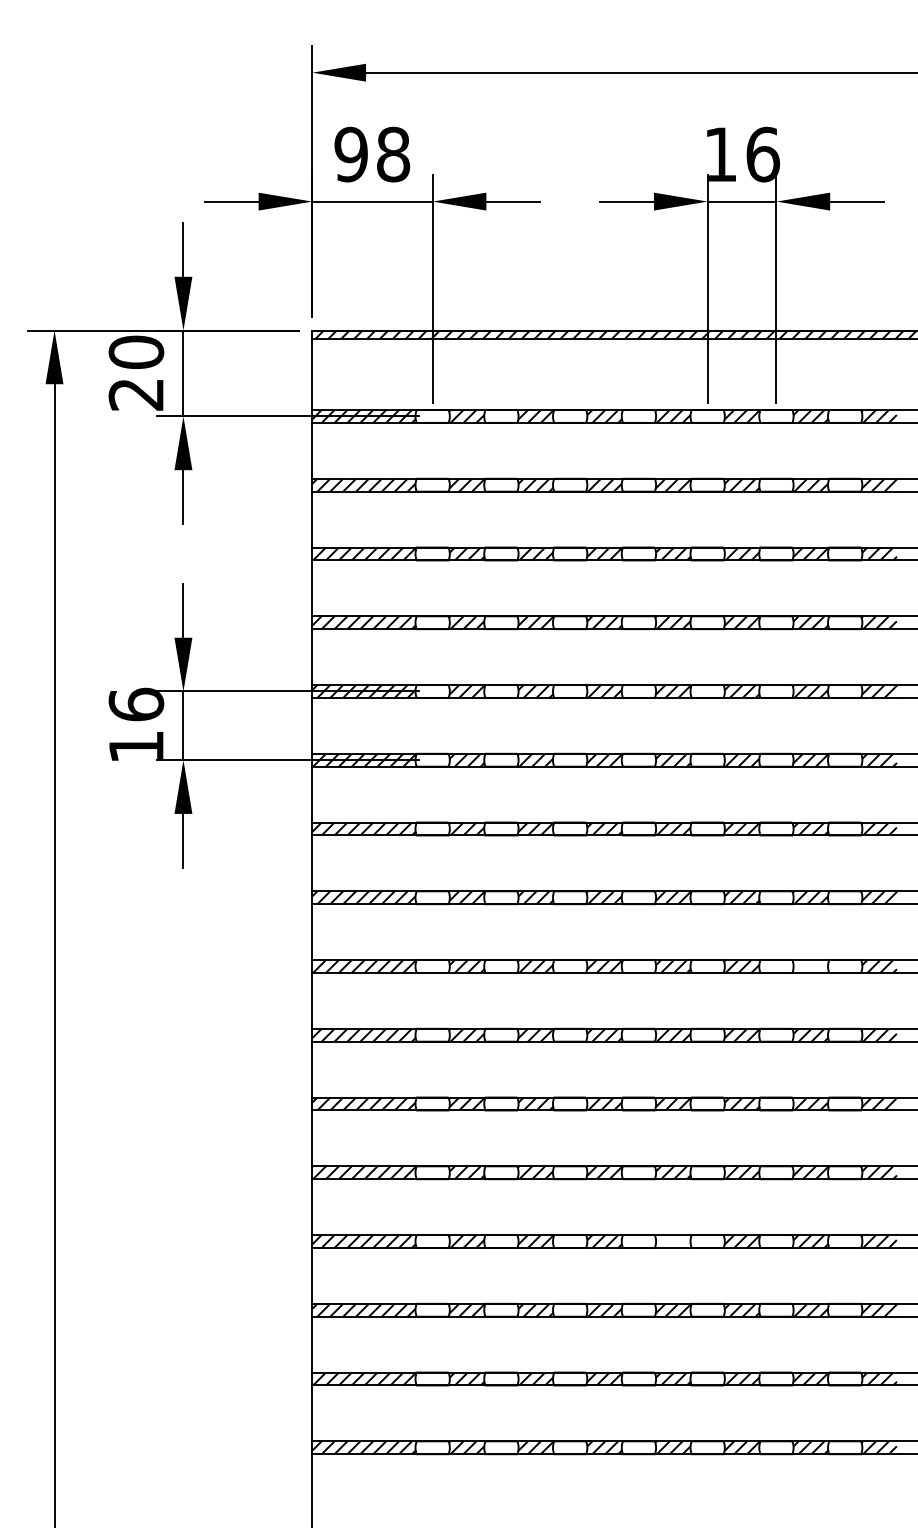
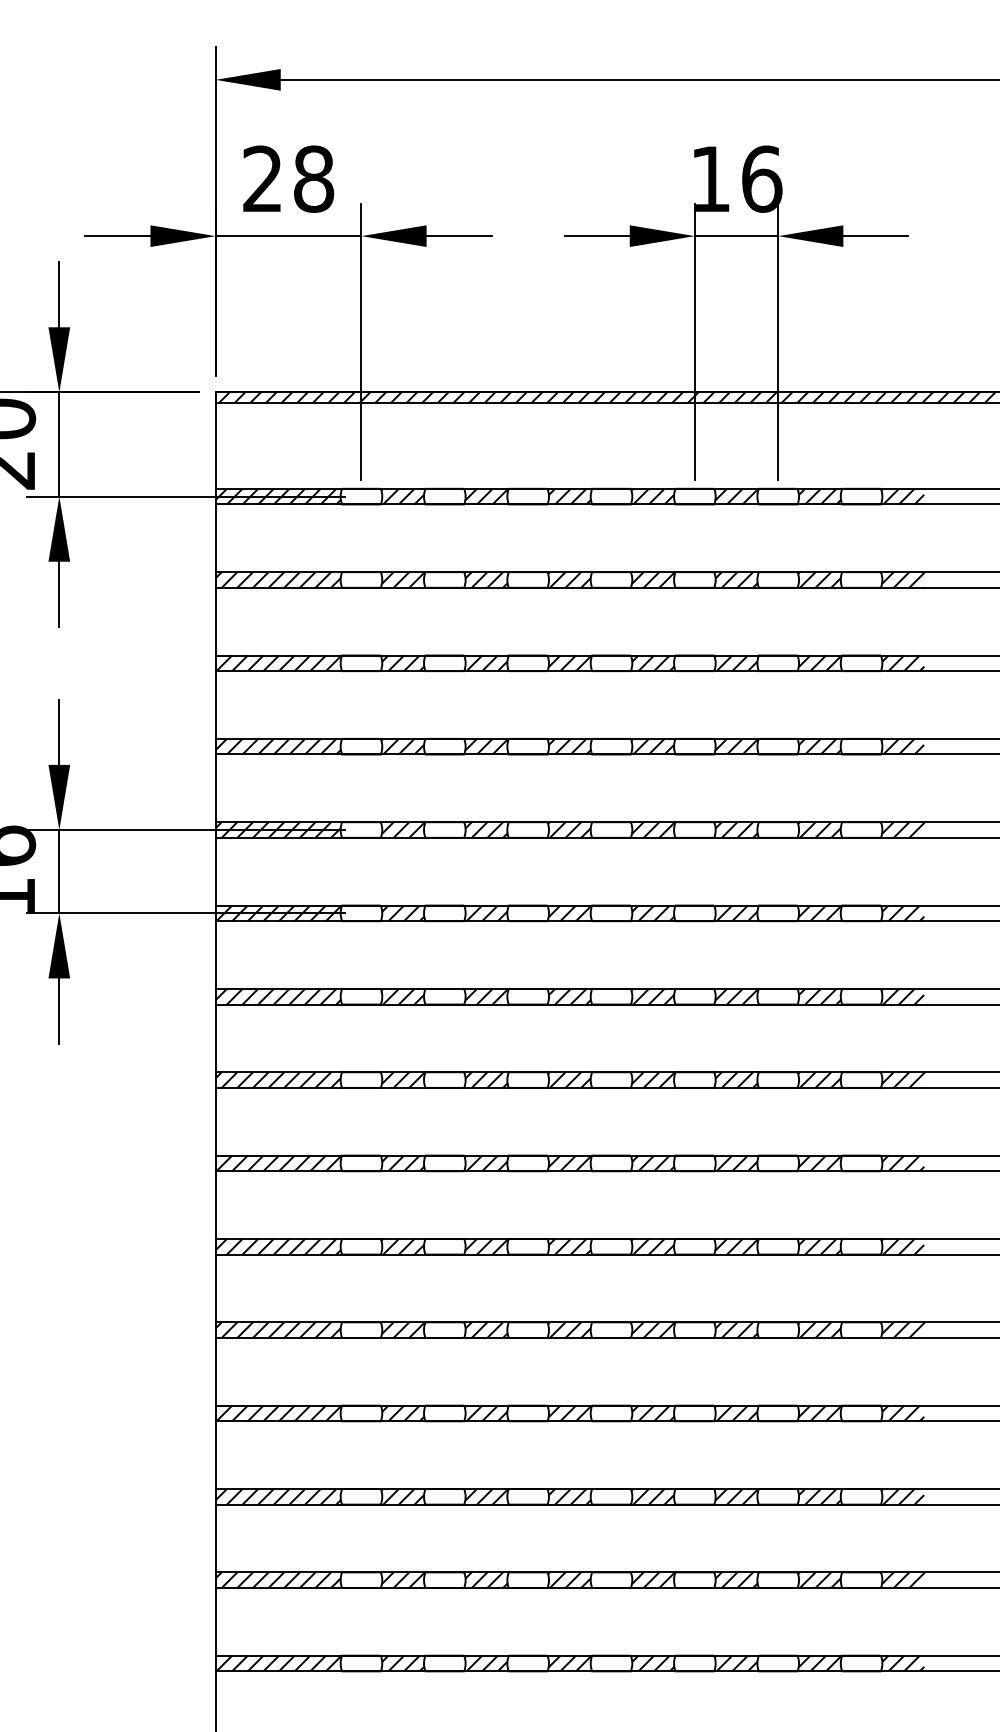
text: (350, 154) -> (261, 179), 98 -> 28
hatch: (811, 966) -> (820, 1163), added
hatch: (672, 1241) -> (652, 1496), added

